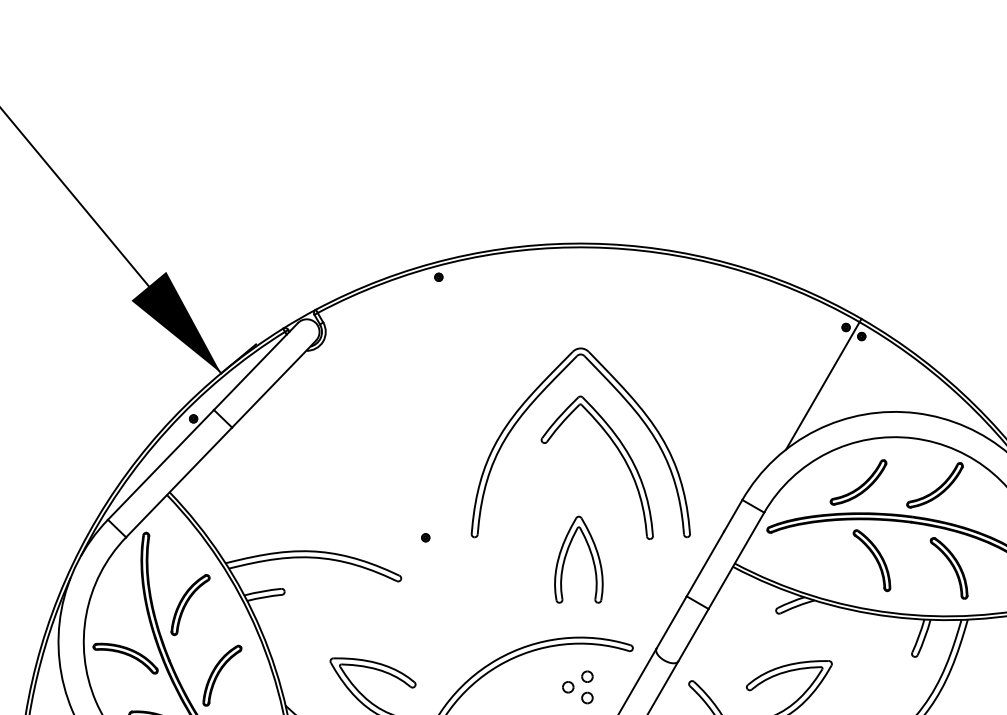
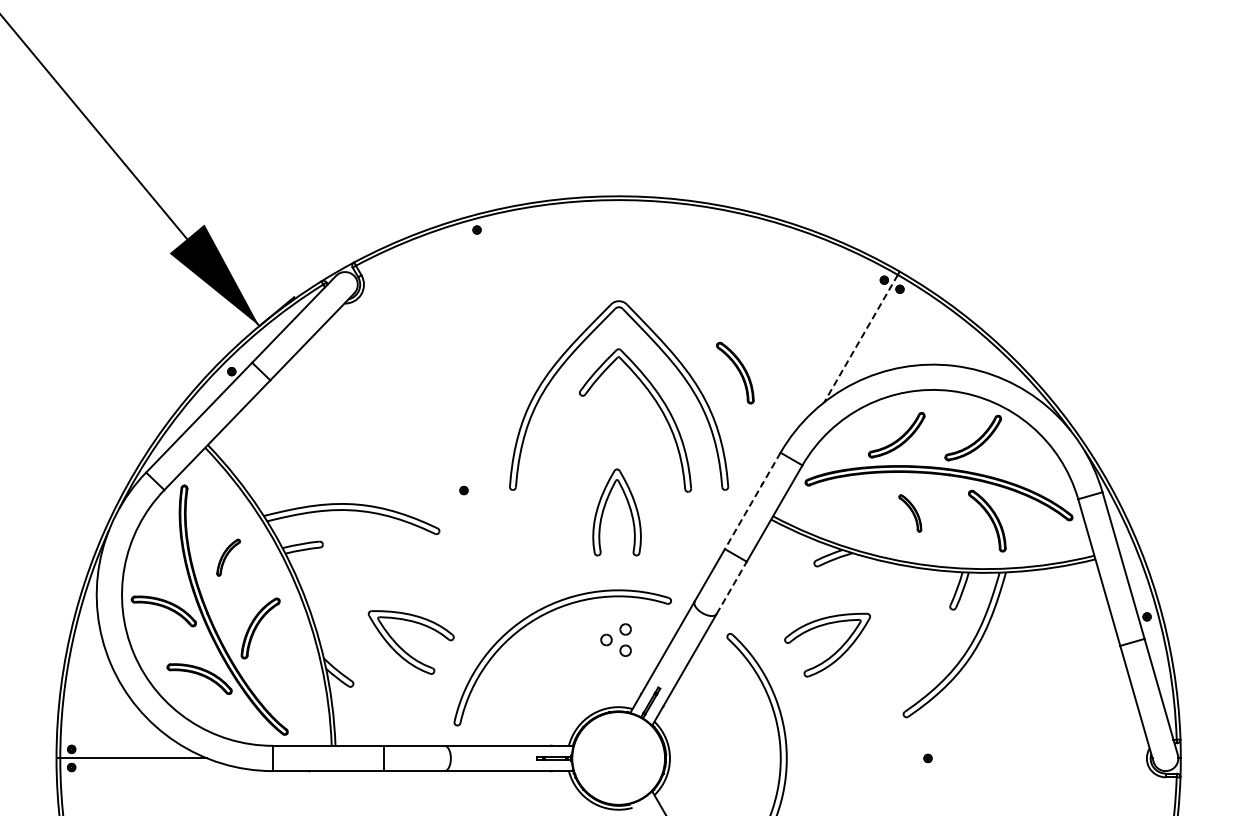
line: (823, 385) -> (861, 338), solid -> dashed
part: (697, 419) -> (735, 372), added
line: (714, 547) -> (752, 500), solid -> dashed
part: (872, 560) -> (910, 513), size x0.6
part: (190, 604) -> (228, 557), size x0.6
line: (693, 634) -> (731, 587), solid -> dashed

